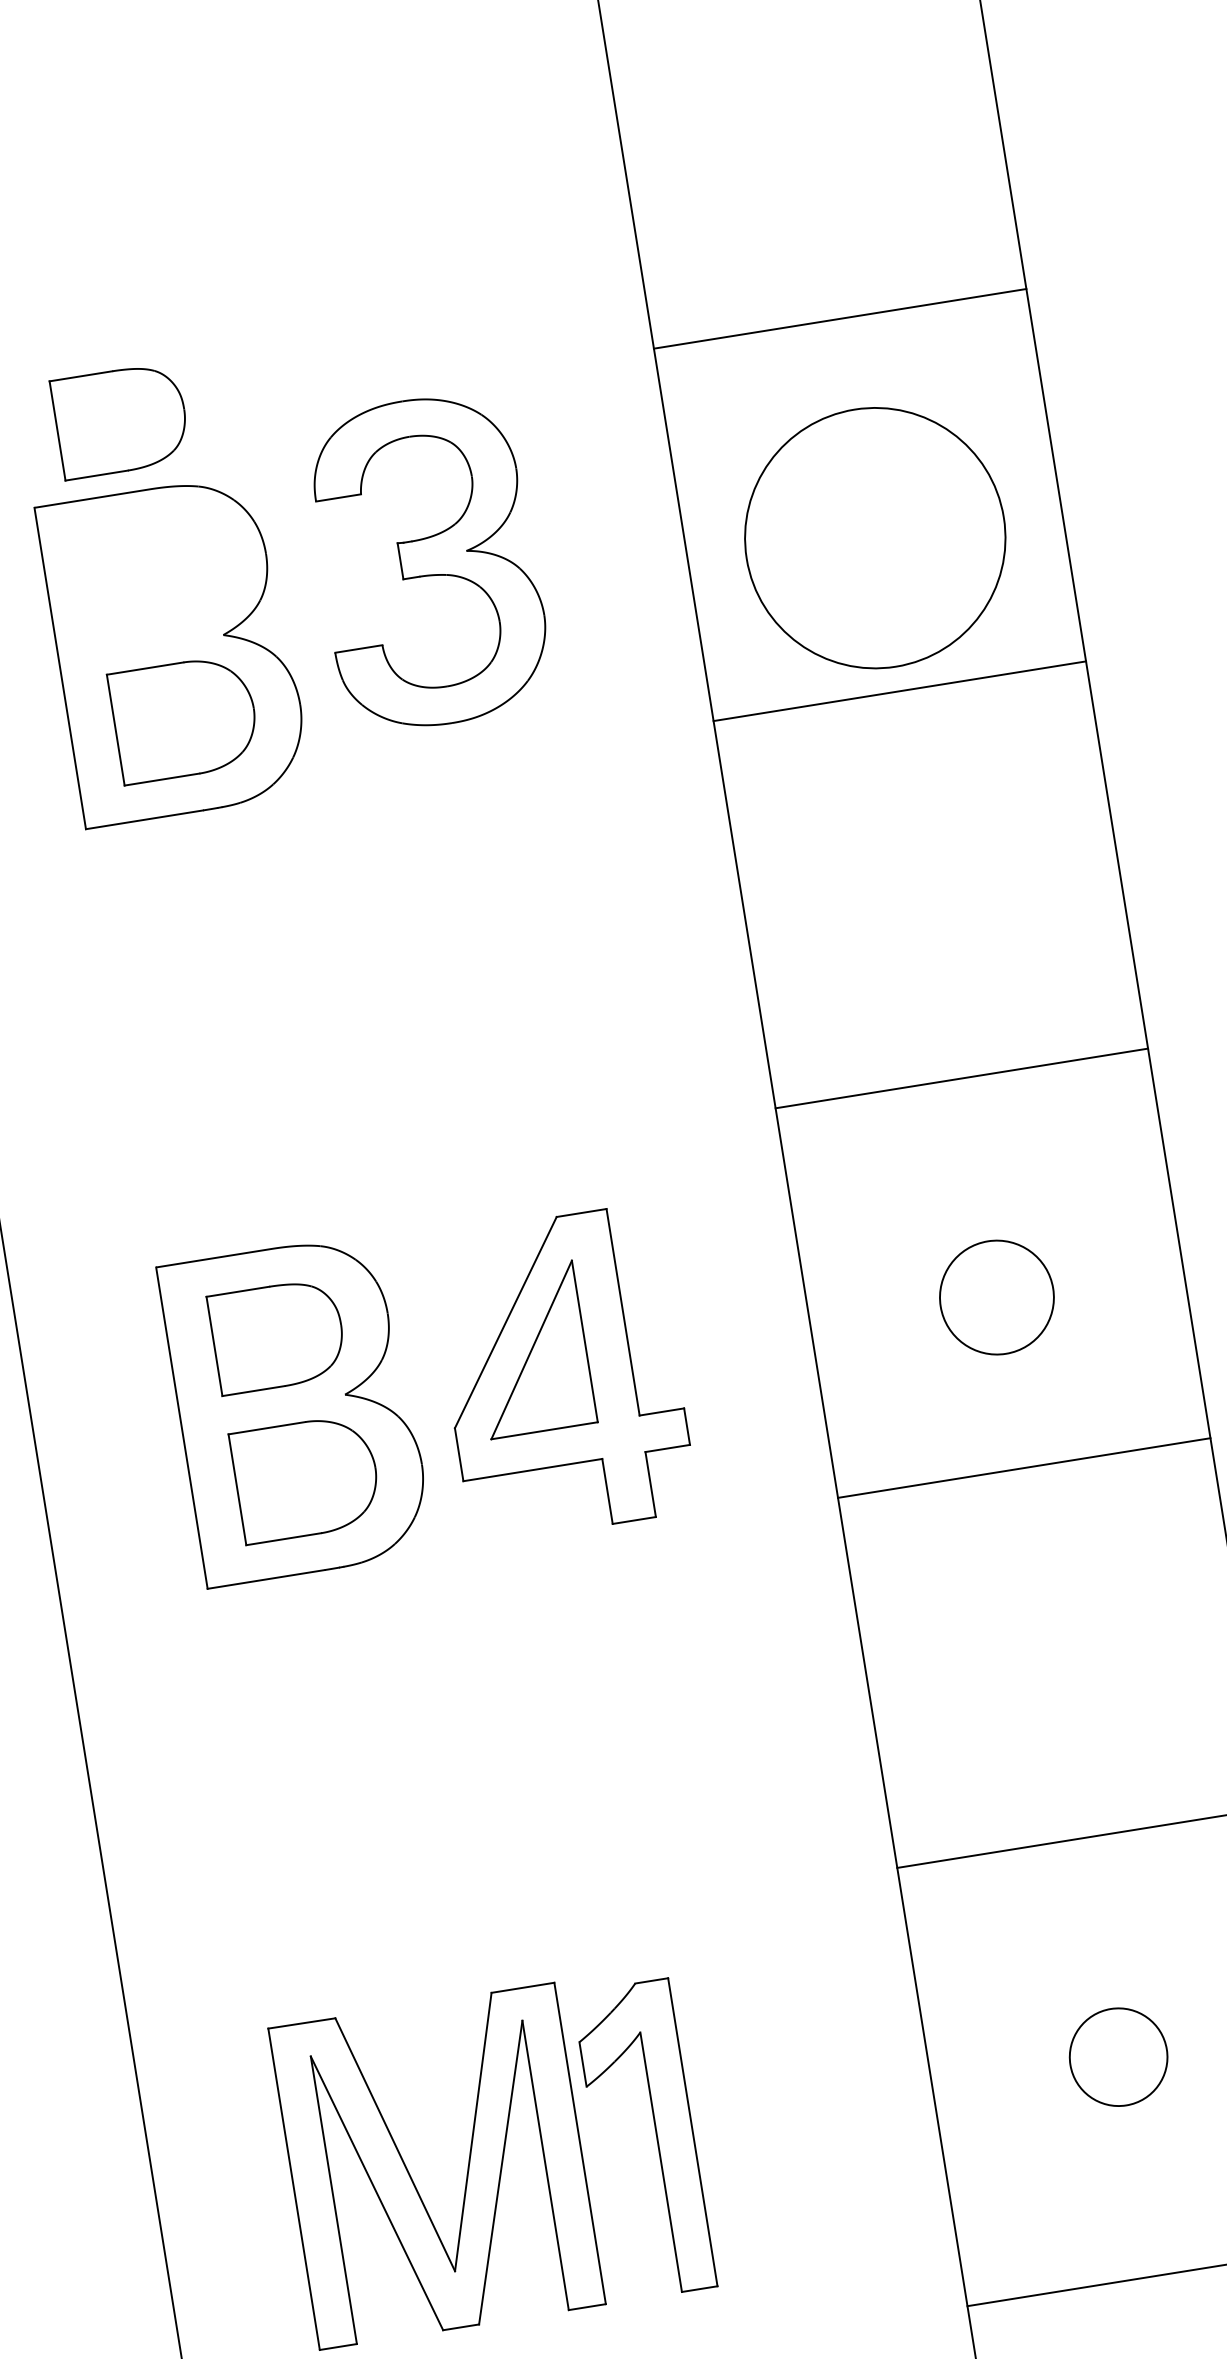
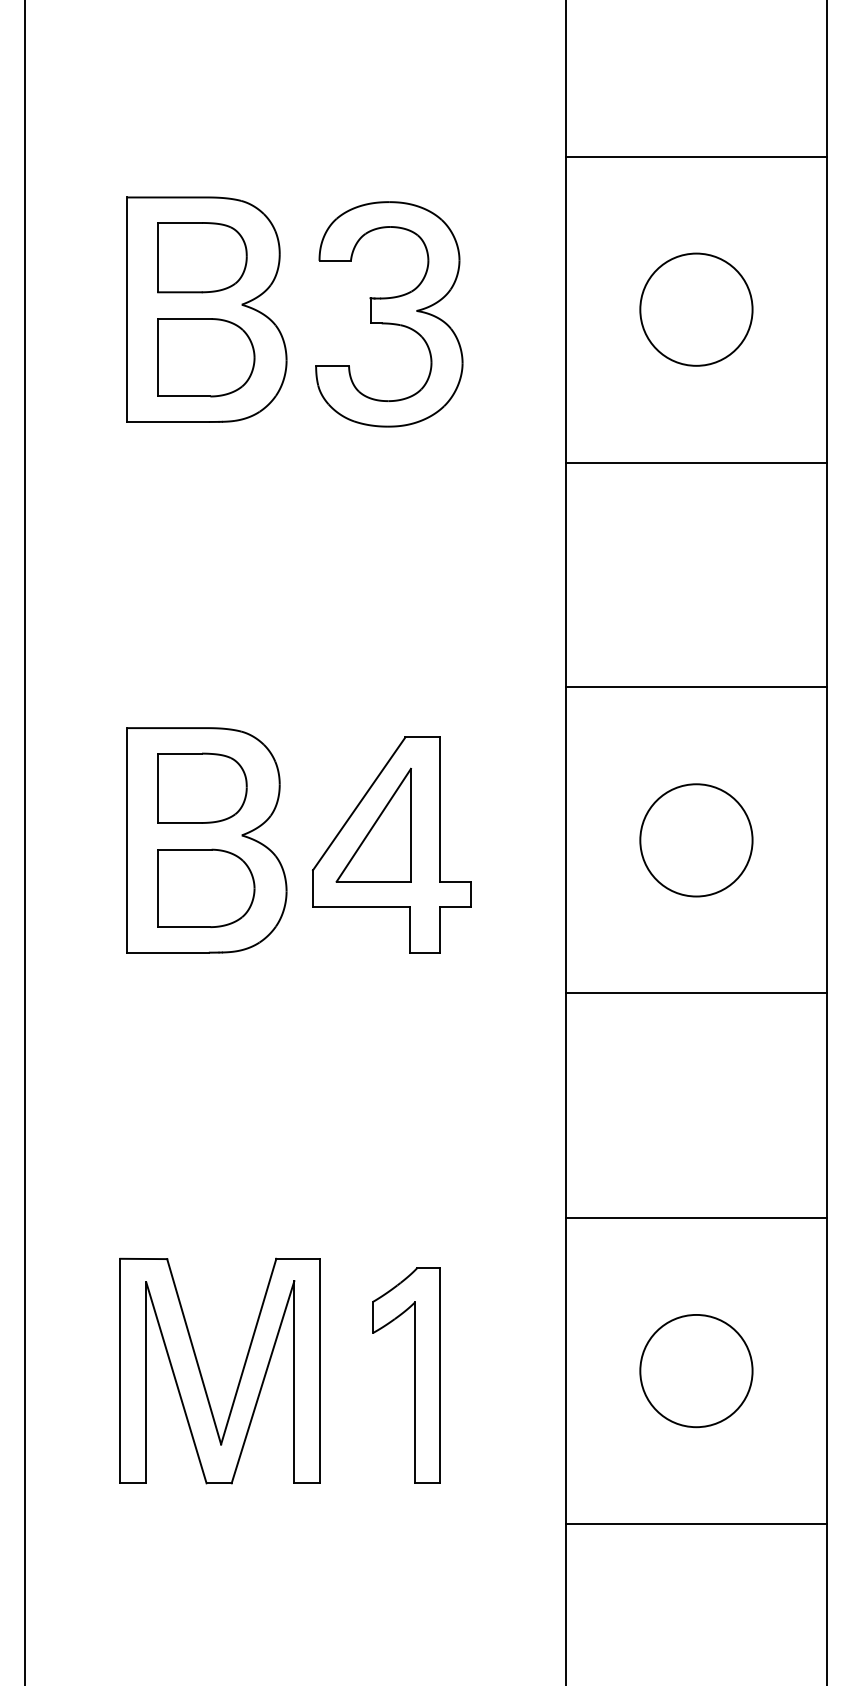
part: (121, 420) -> (202, 257), moved
circle: (875, 537) -> (696, 309), size x0.62
part: (428, 562) -> (389, 314), moved
line: (899, 690) -> (696, 462), moved
circle: (997, 1297) -> (696, 840), size x1.43
line: (1024, 1468) -> (696, 993), moved
circle: (1118, 2056) -> (696, 1370), size x1.67
part: (655, 2137) -> (414, 1375), moved

